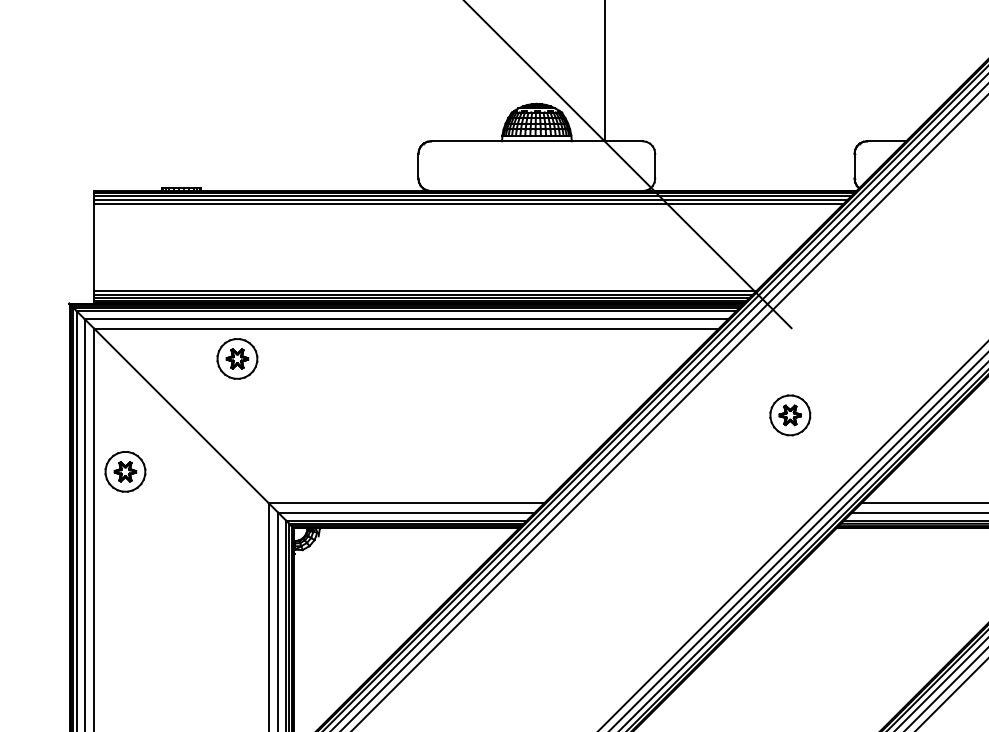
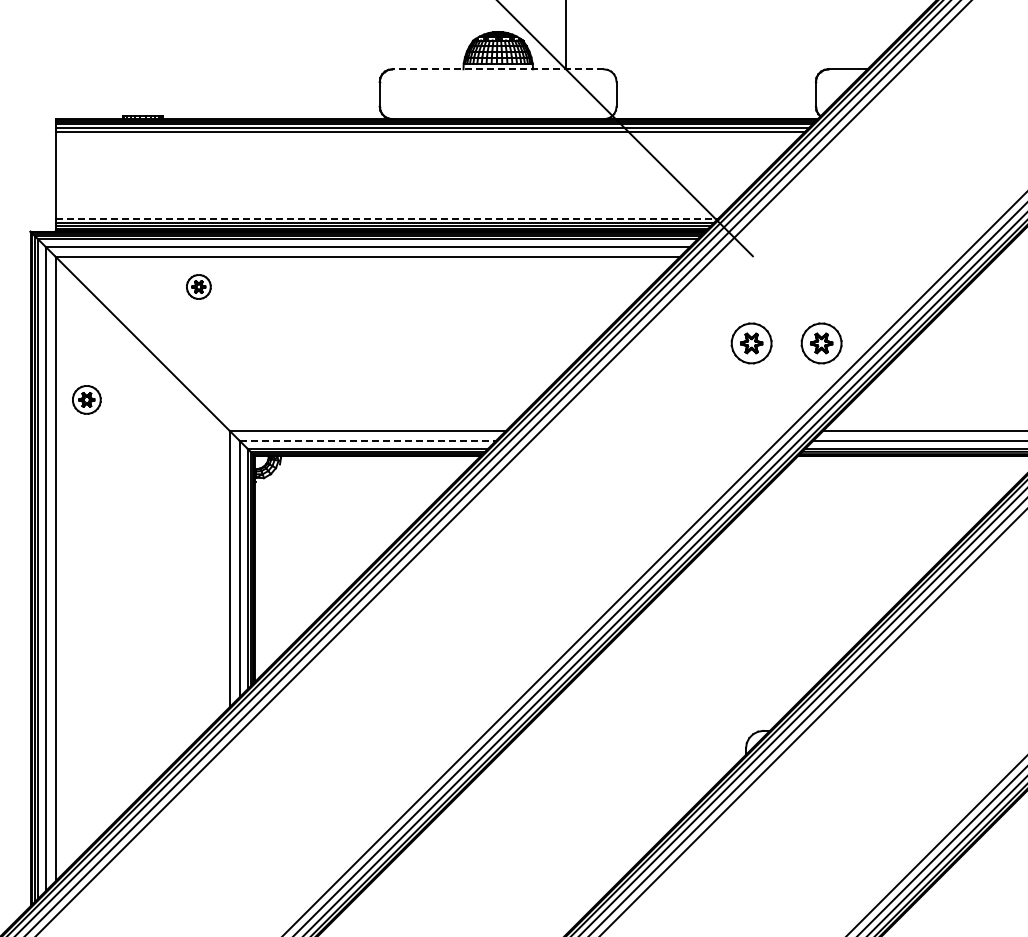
line: (537, 141) -> (498, 69), solid -> dashed
line: (426, 290) -> (387, 218), solid -> dashed
part: (237, 358) -> (198, 286), size x0.6
part: (860, 415) -> (821, 343), added
part: (125, 471) -> (86, 399), size x0.7
line: (407, 512) -> (368, 440), solid -> dashed

